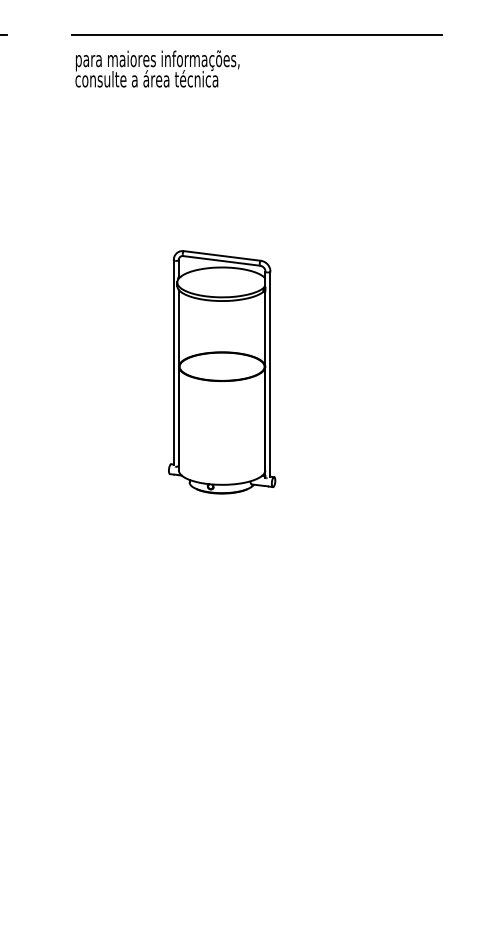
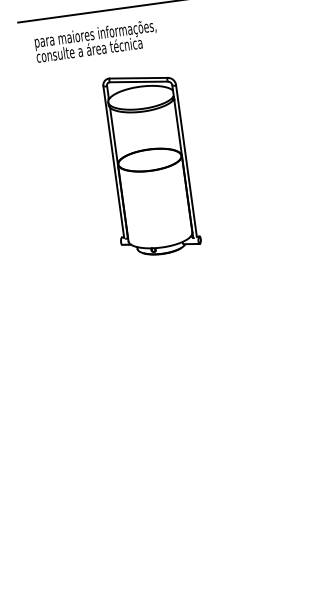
text: (157, 68) -> (96, 40), moved
part: (222, 372) -> (150, 164), moved

